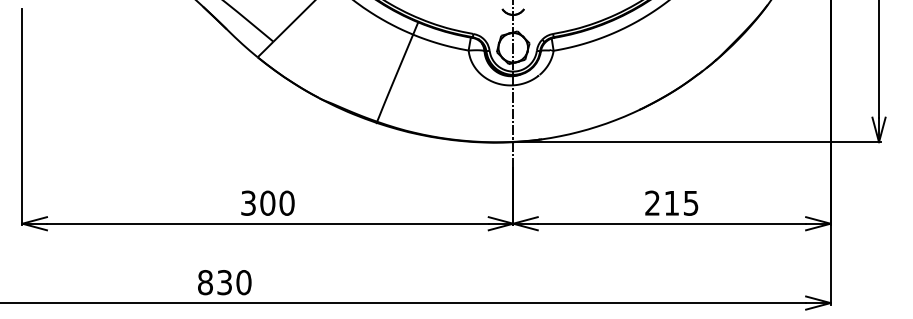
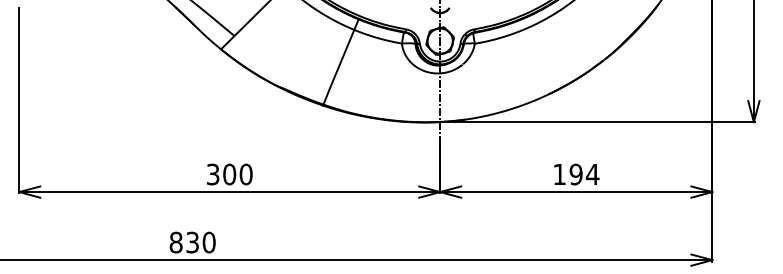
text: (672, 202) -> (576, 173), 215 -> 194

